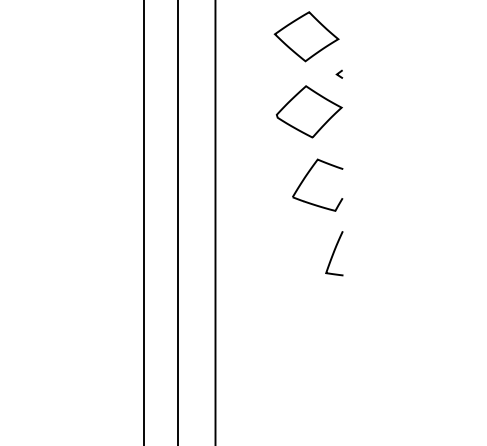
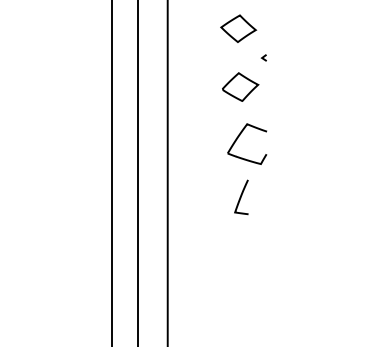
part: (306, 36) -> (238, 28), size x0.7
part: (308, 111) -> (240, 86), size x0.7
curve: (334, 253) -> (241, 197), moved

